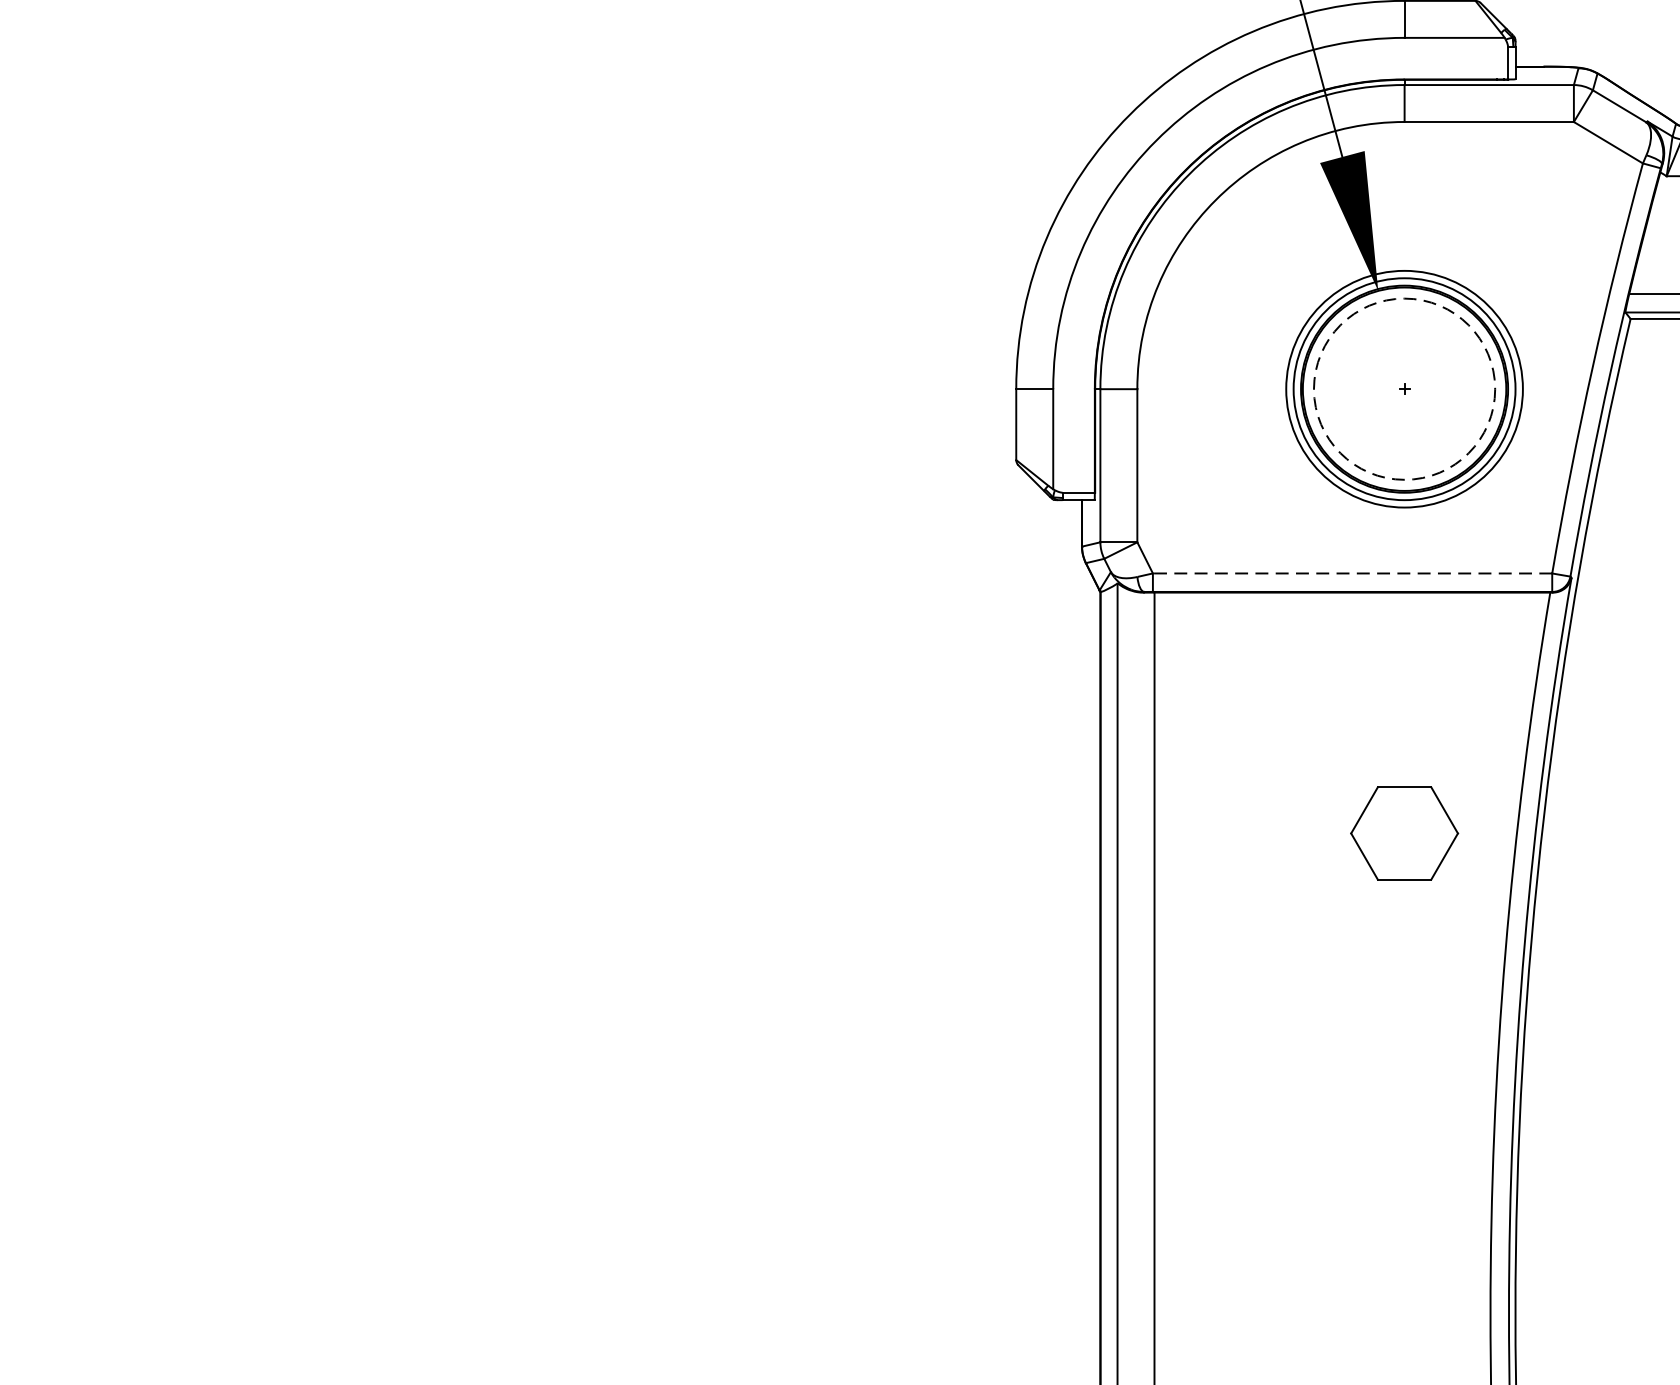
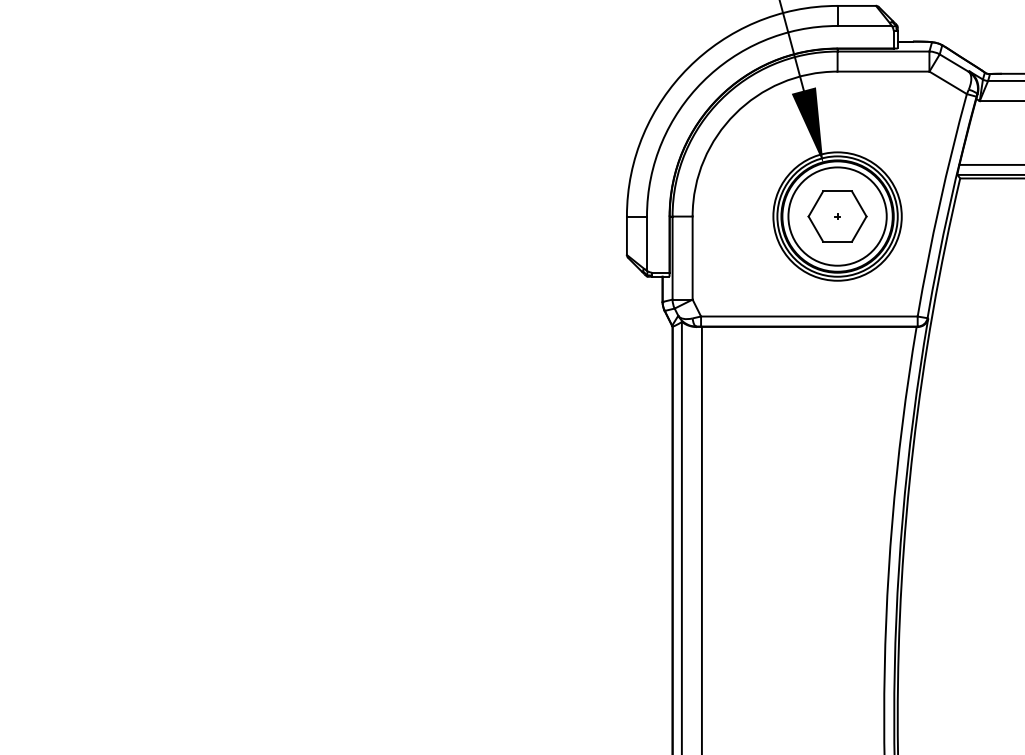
circle: (1404, 389) -> (837, 216), dashed -> solid
line: (1350, 573) -> (808, 316), dashed -> solid
part: (1404, 833) -> (837, 216), moved

